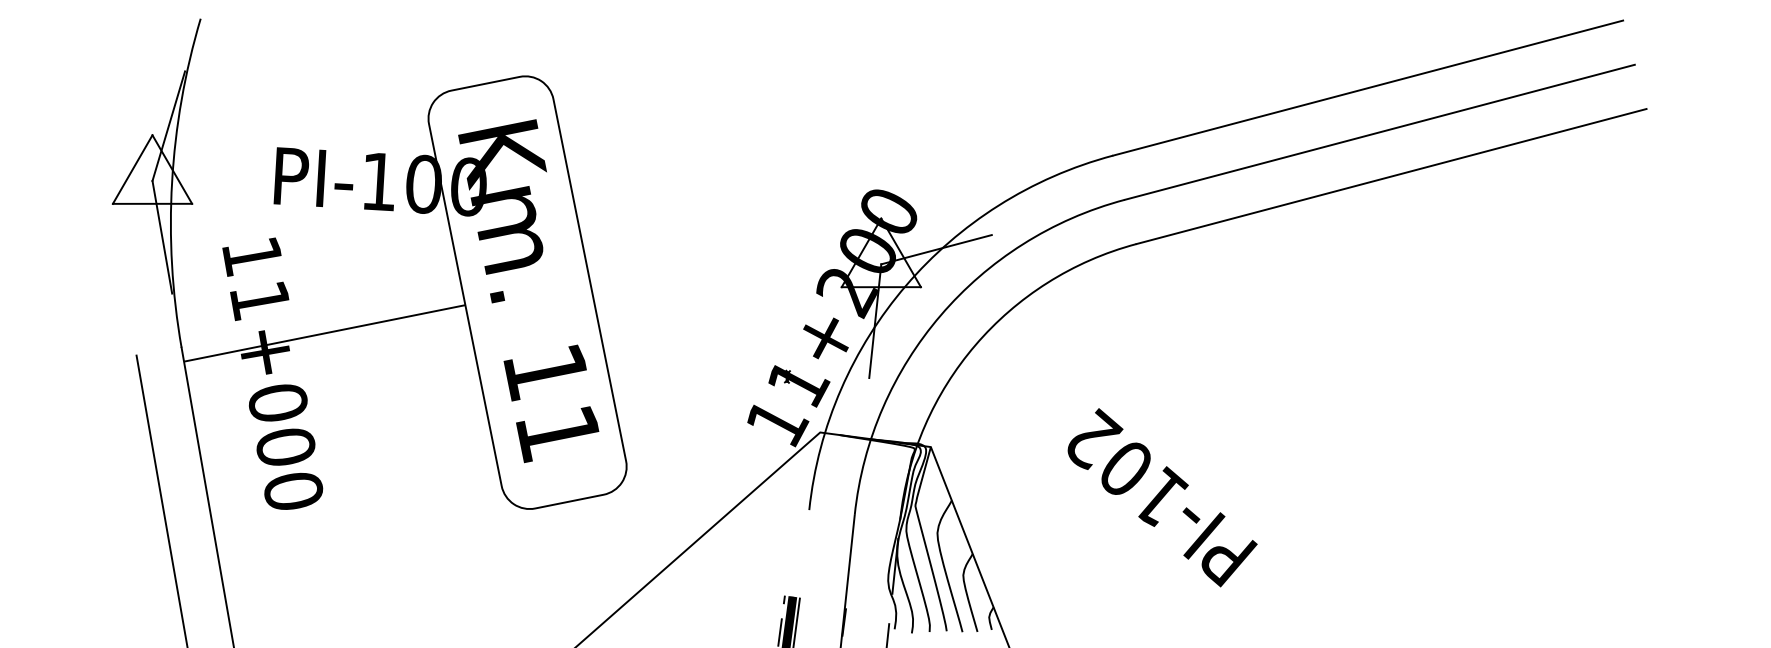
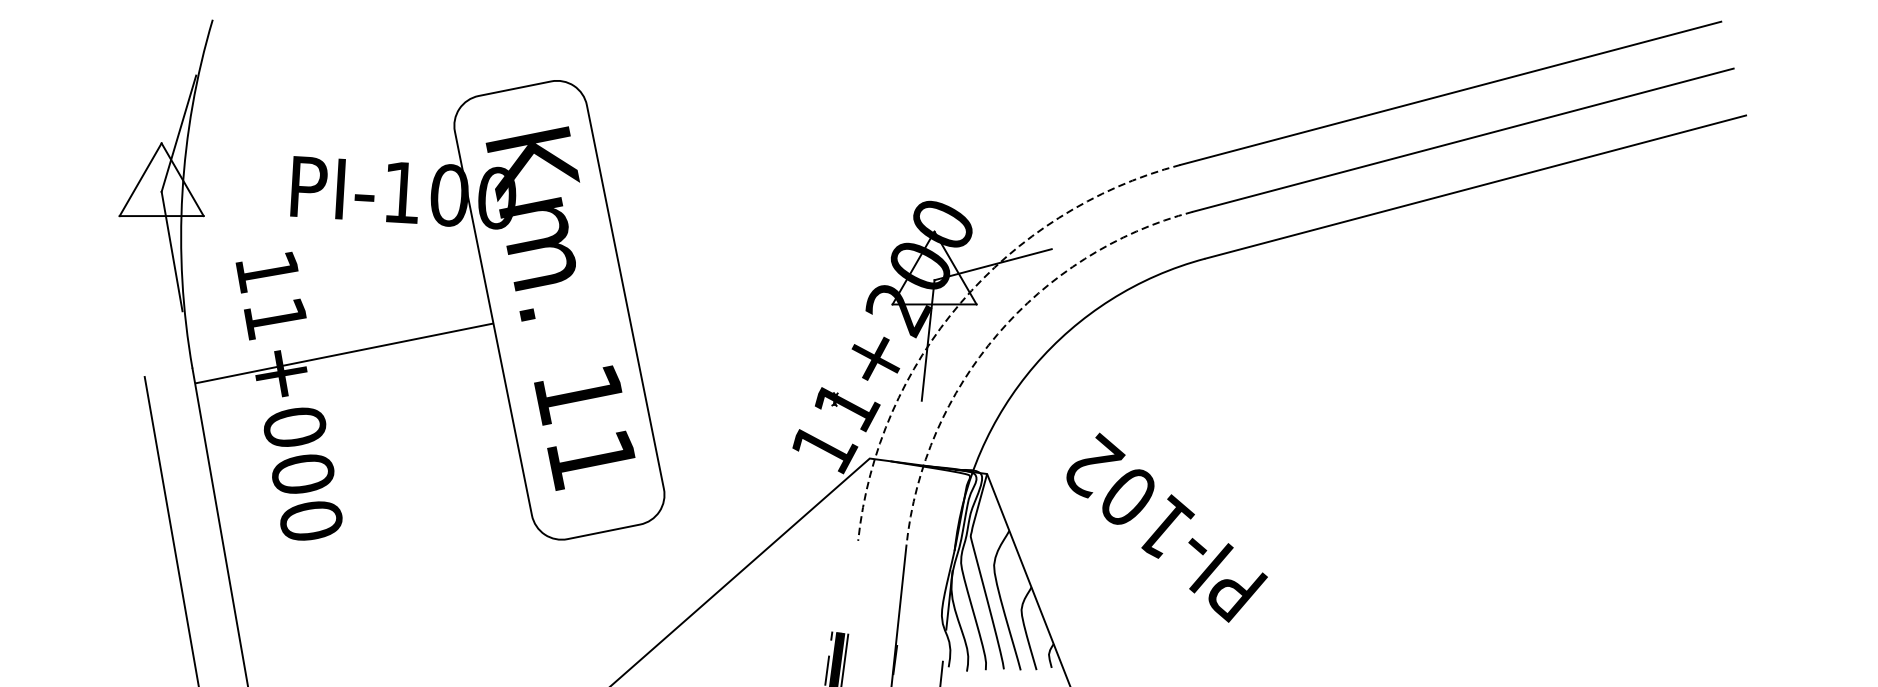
arc: (906, 285) -> (961, 302), solid -> dashed
arc: (940, 315) -> (997, 334), solid -> dashed
text: (1162, 497) -> (1167, 527), moved

